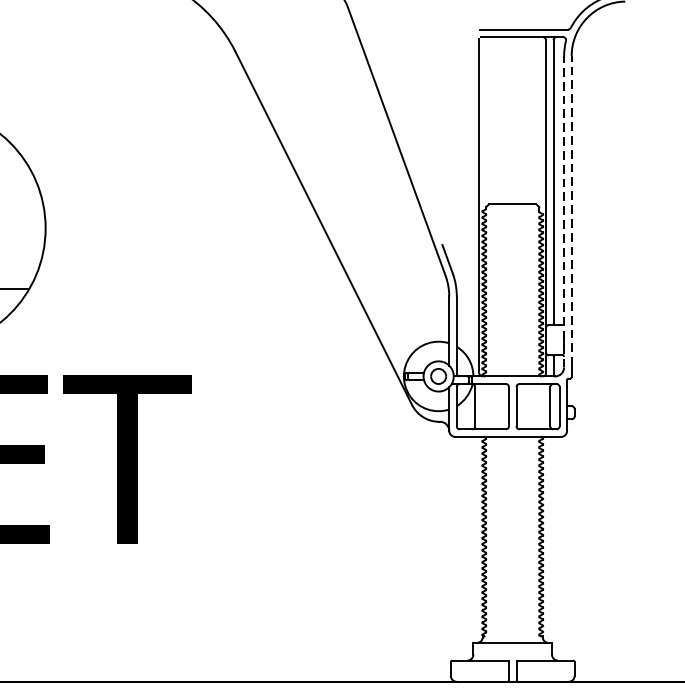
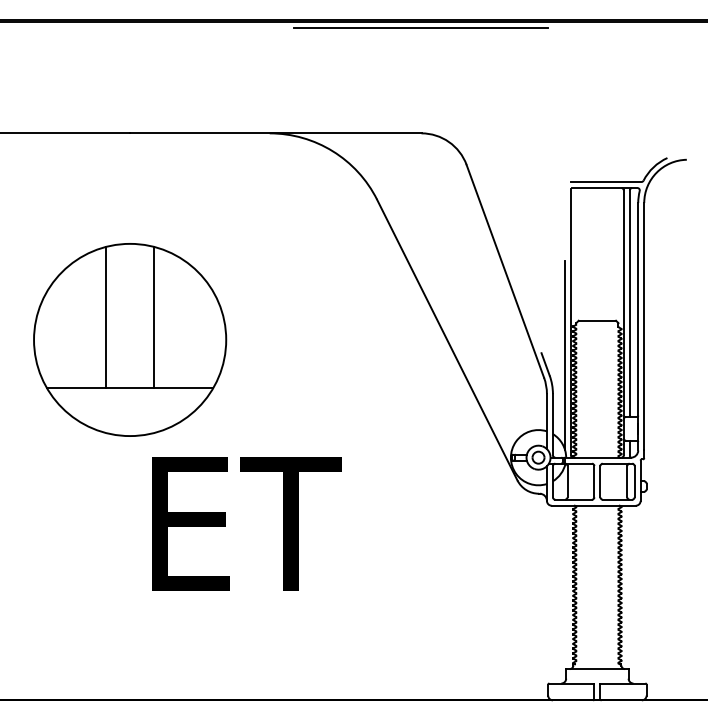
line: (572, 210) -> (644, 325), dashed -> solid
line: (564, 211) -> (638, 326), dashed -> solid
line: (471, 246) -> (564, 354), added

